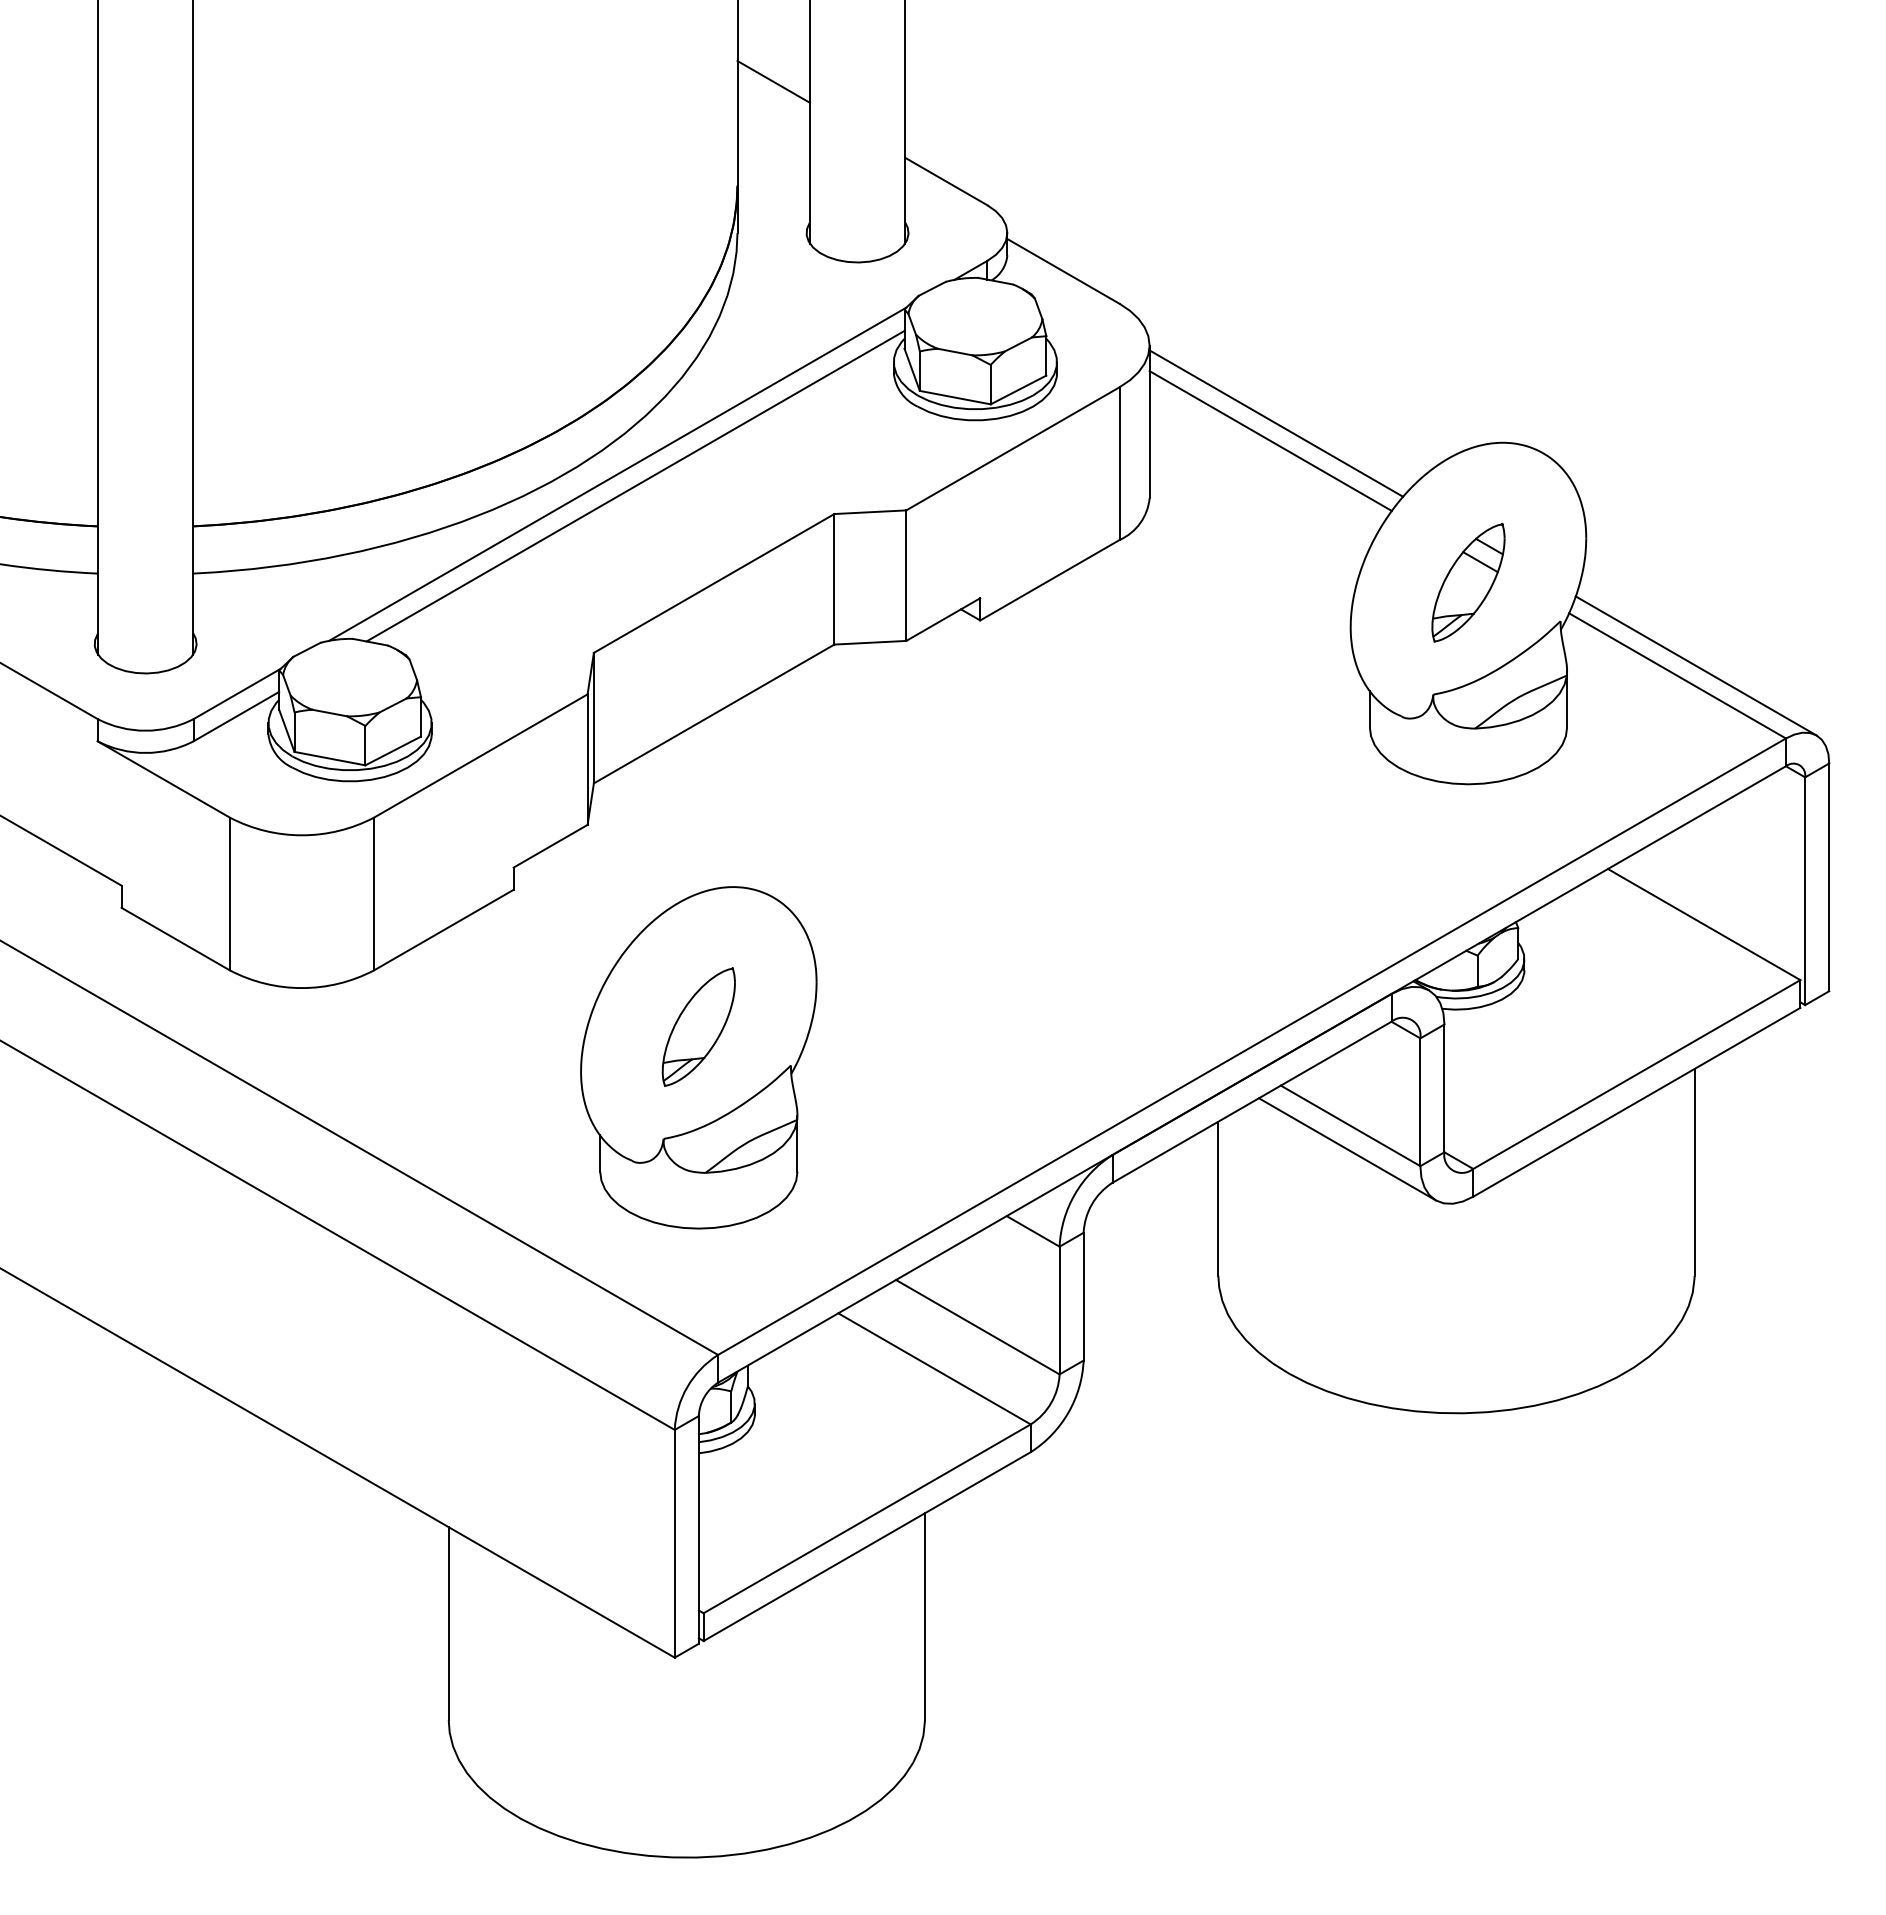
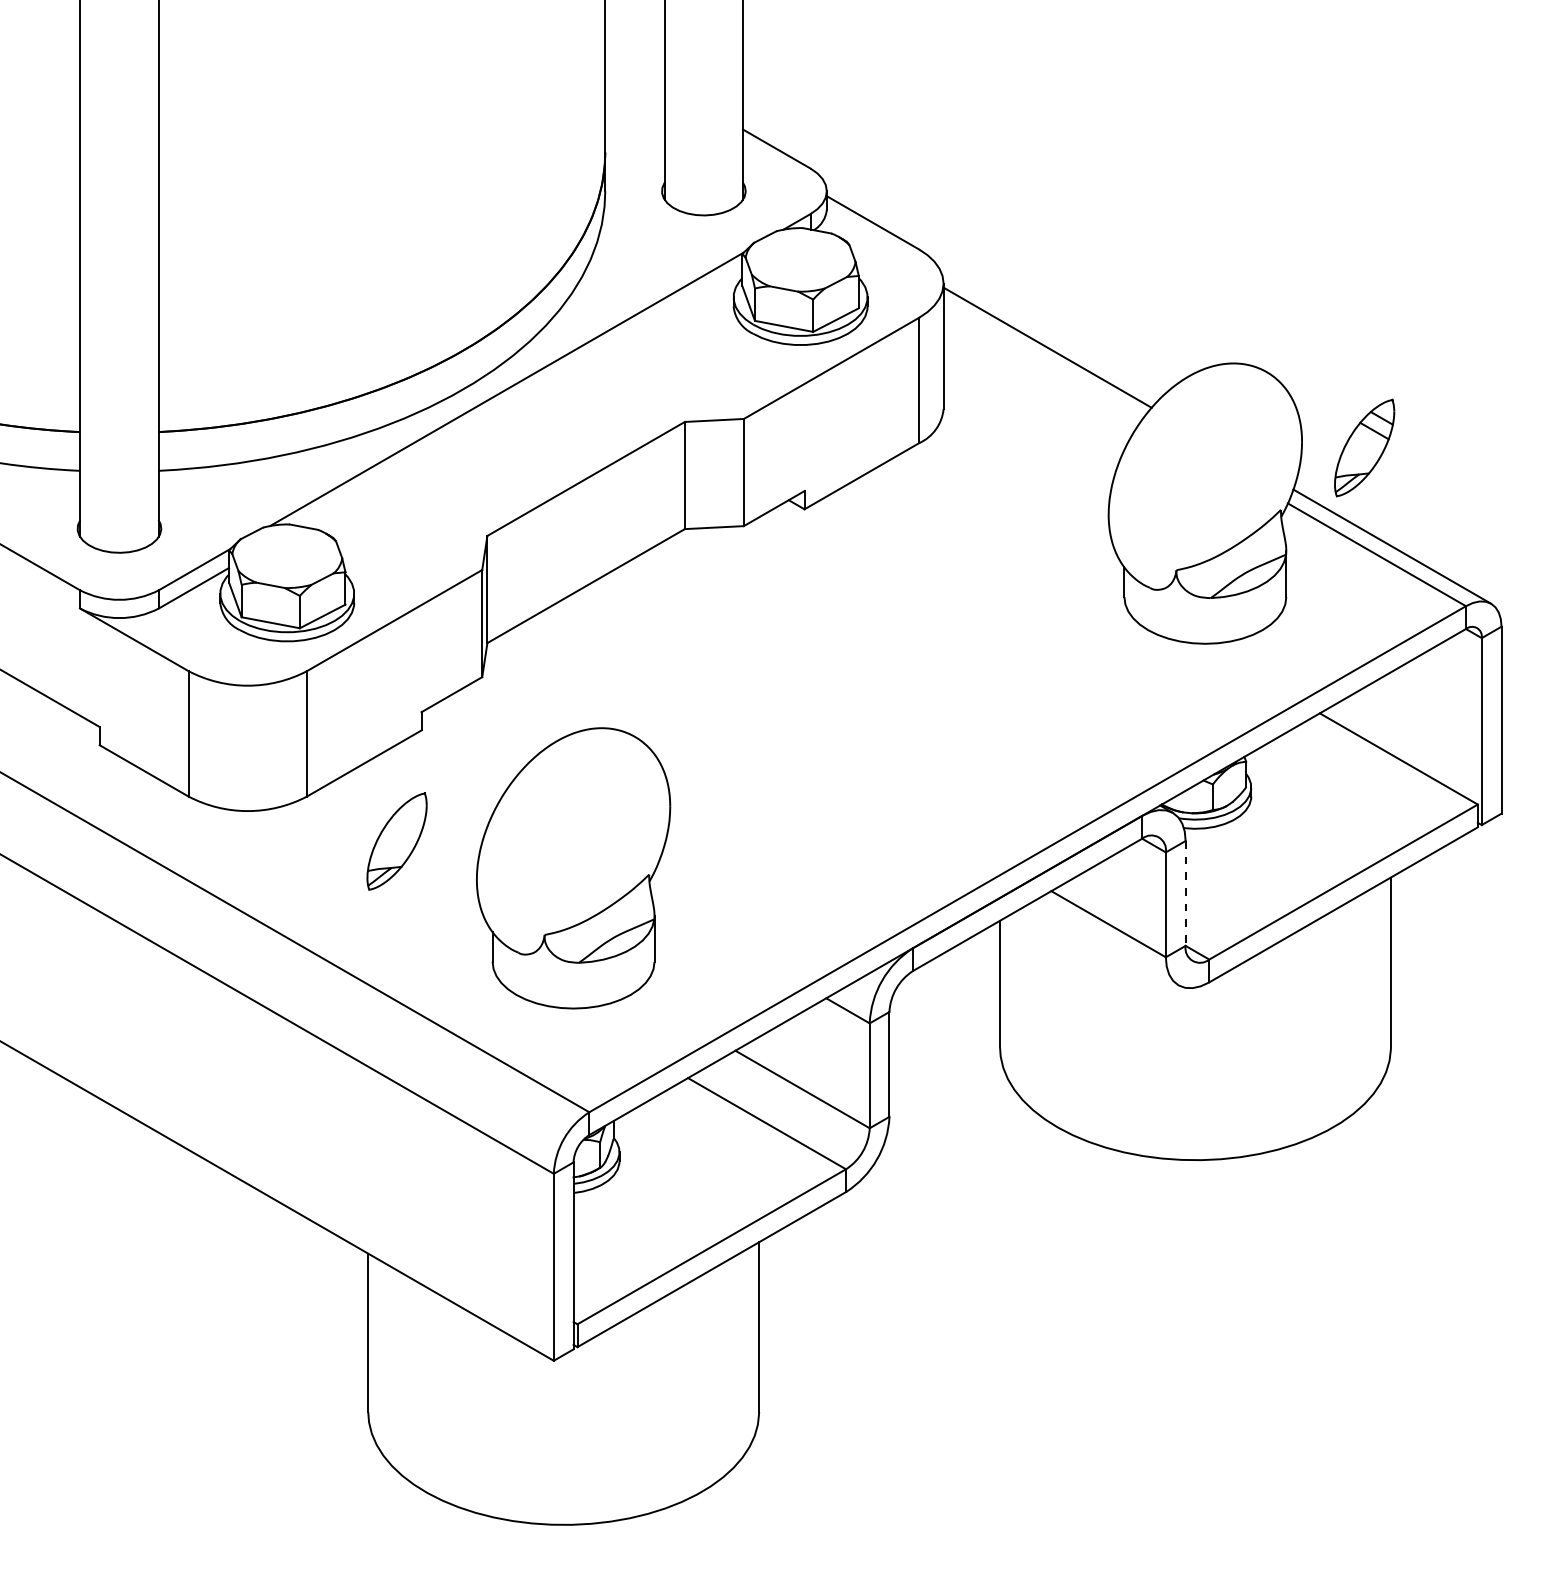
line: (773, 81) -> (634, 66), removed
line: (1270, 441) -> (1042, 362), removed
line: (635, 485) -> (521, 398), removed
part: (1468, 582) -> (1364, 447), moved
part: (698, 1026) -> (396, 841), moved
line: (1444, 1088) -> (1185, 893), solid -> dashed
line: (1346, 1149) -> (1105, 943), removed

